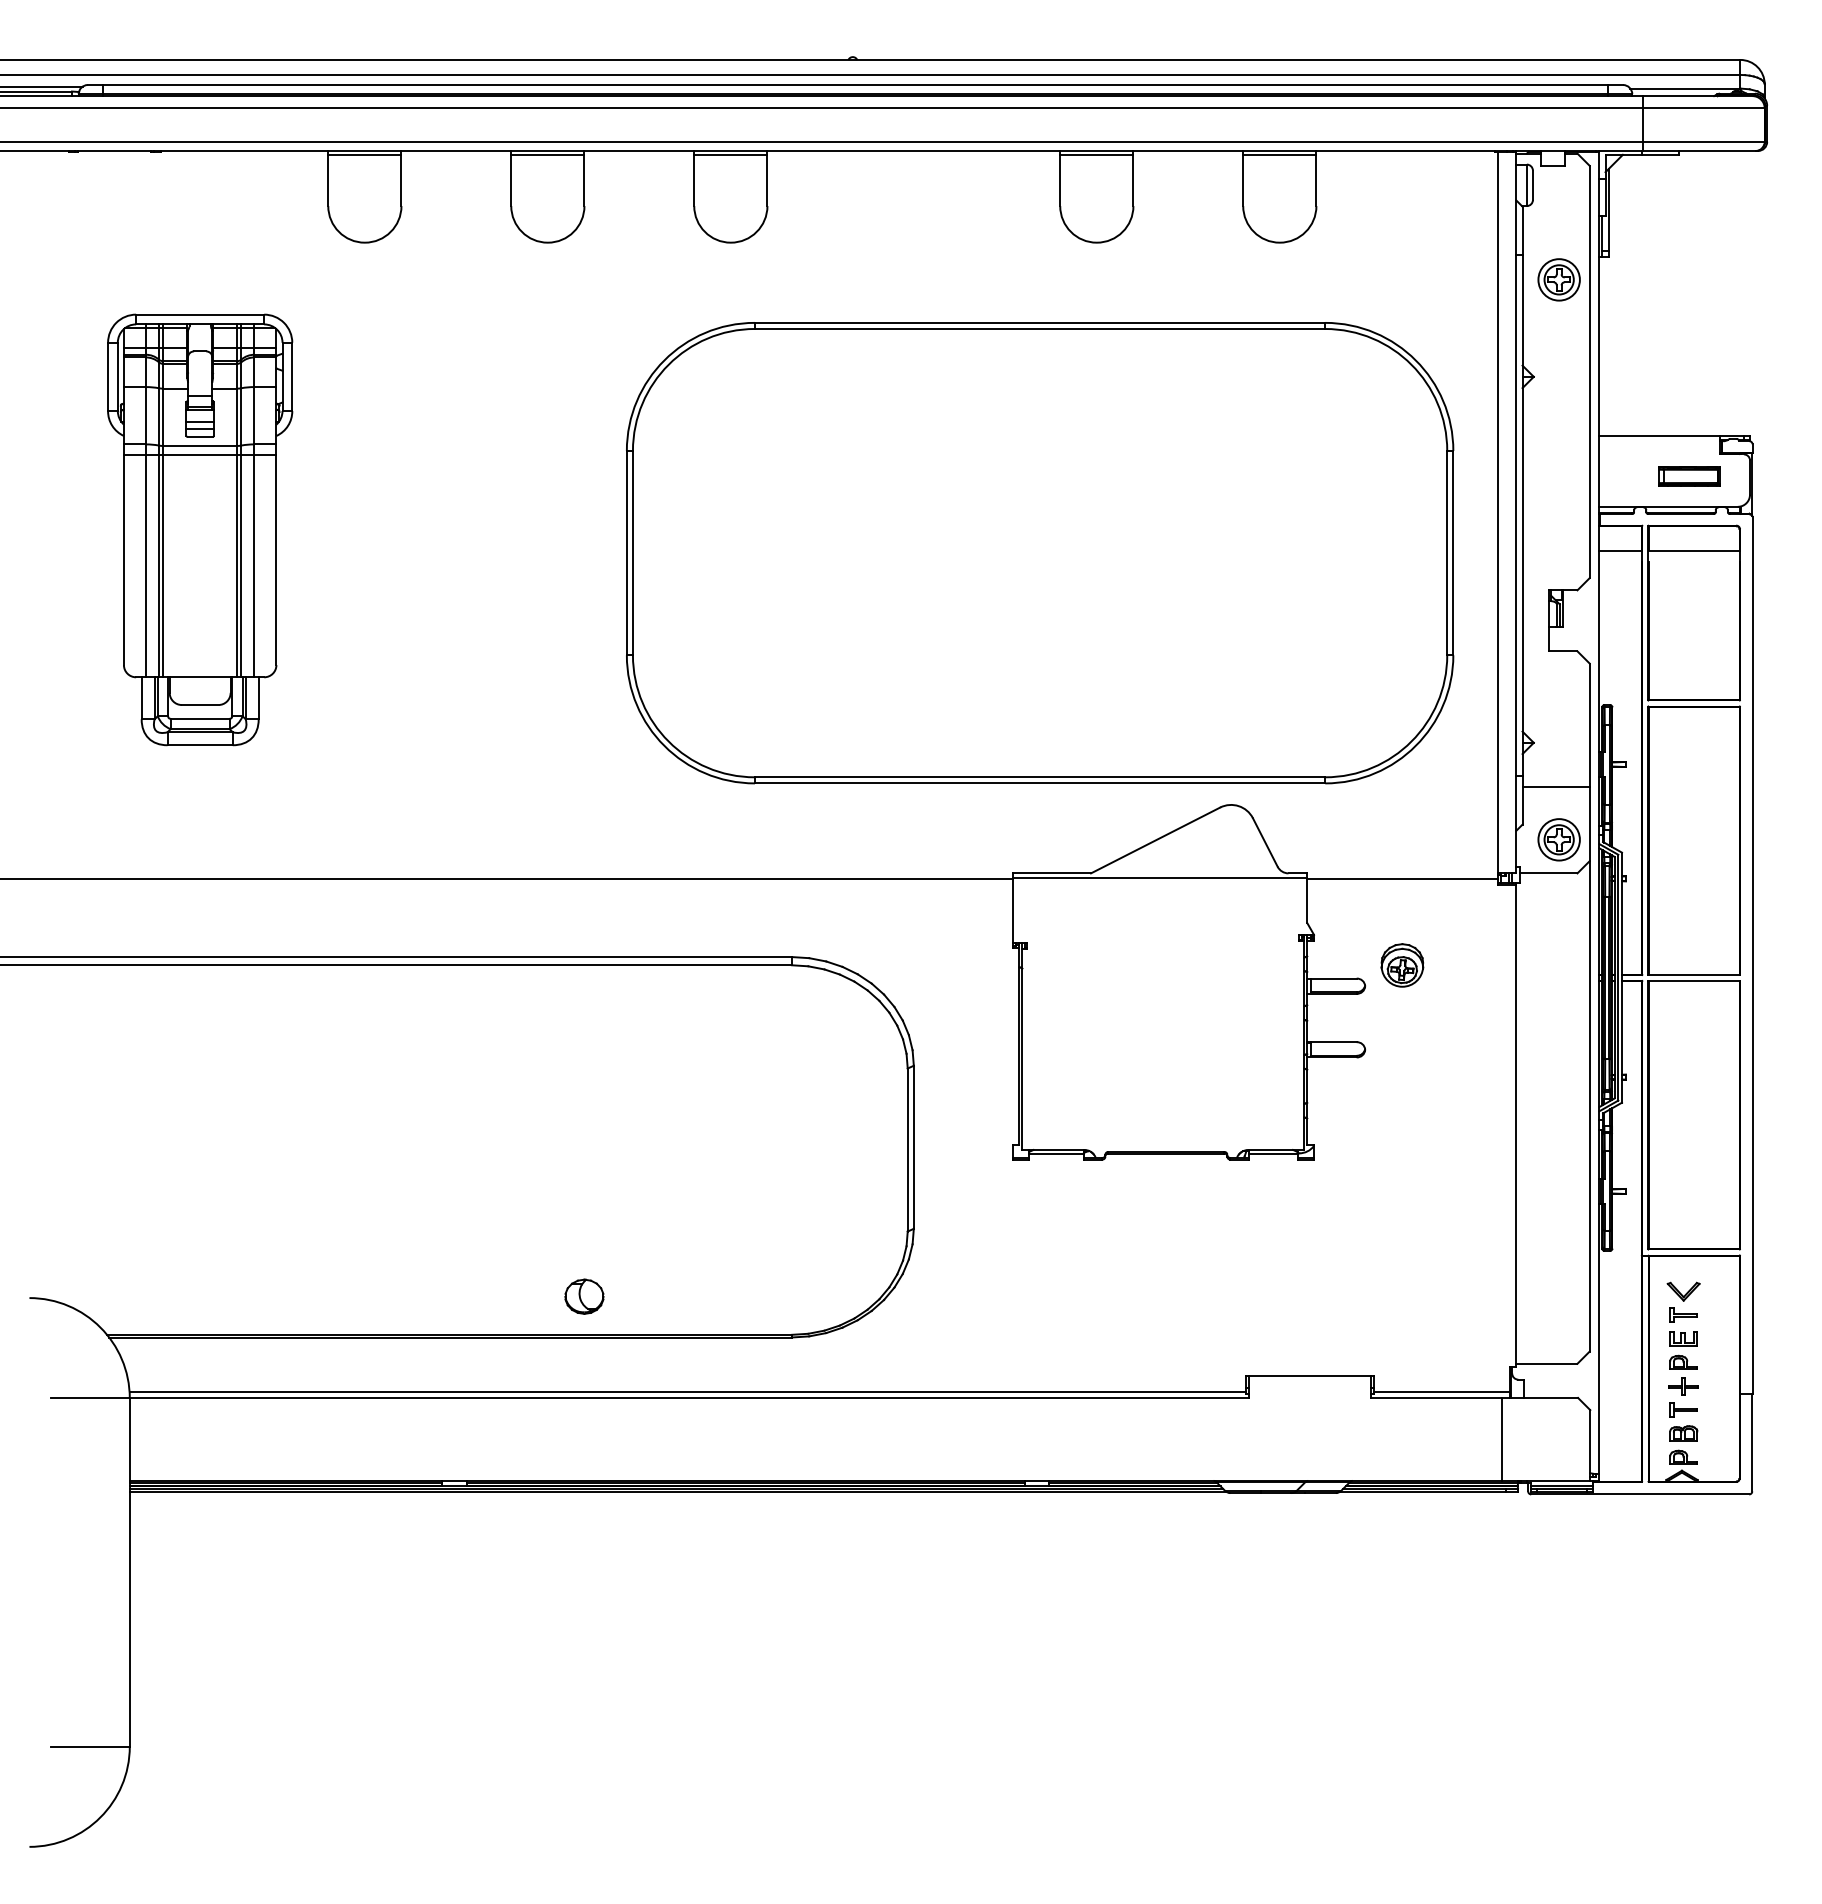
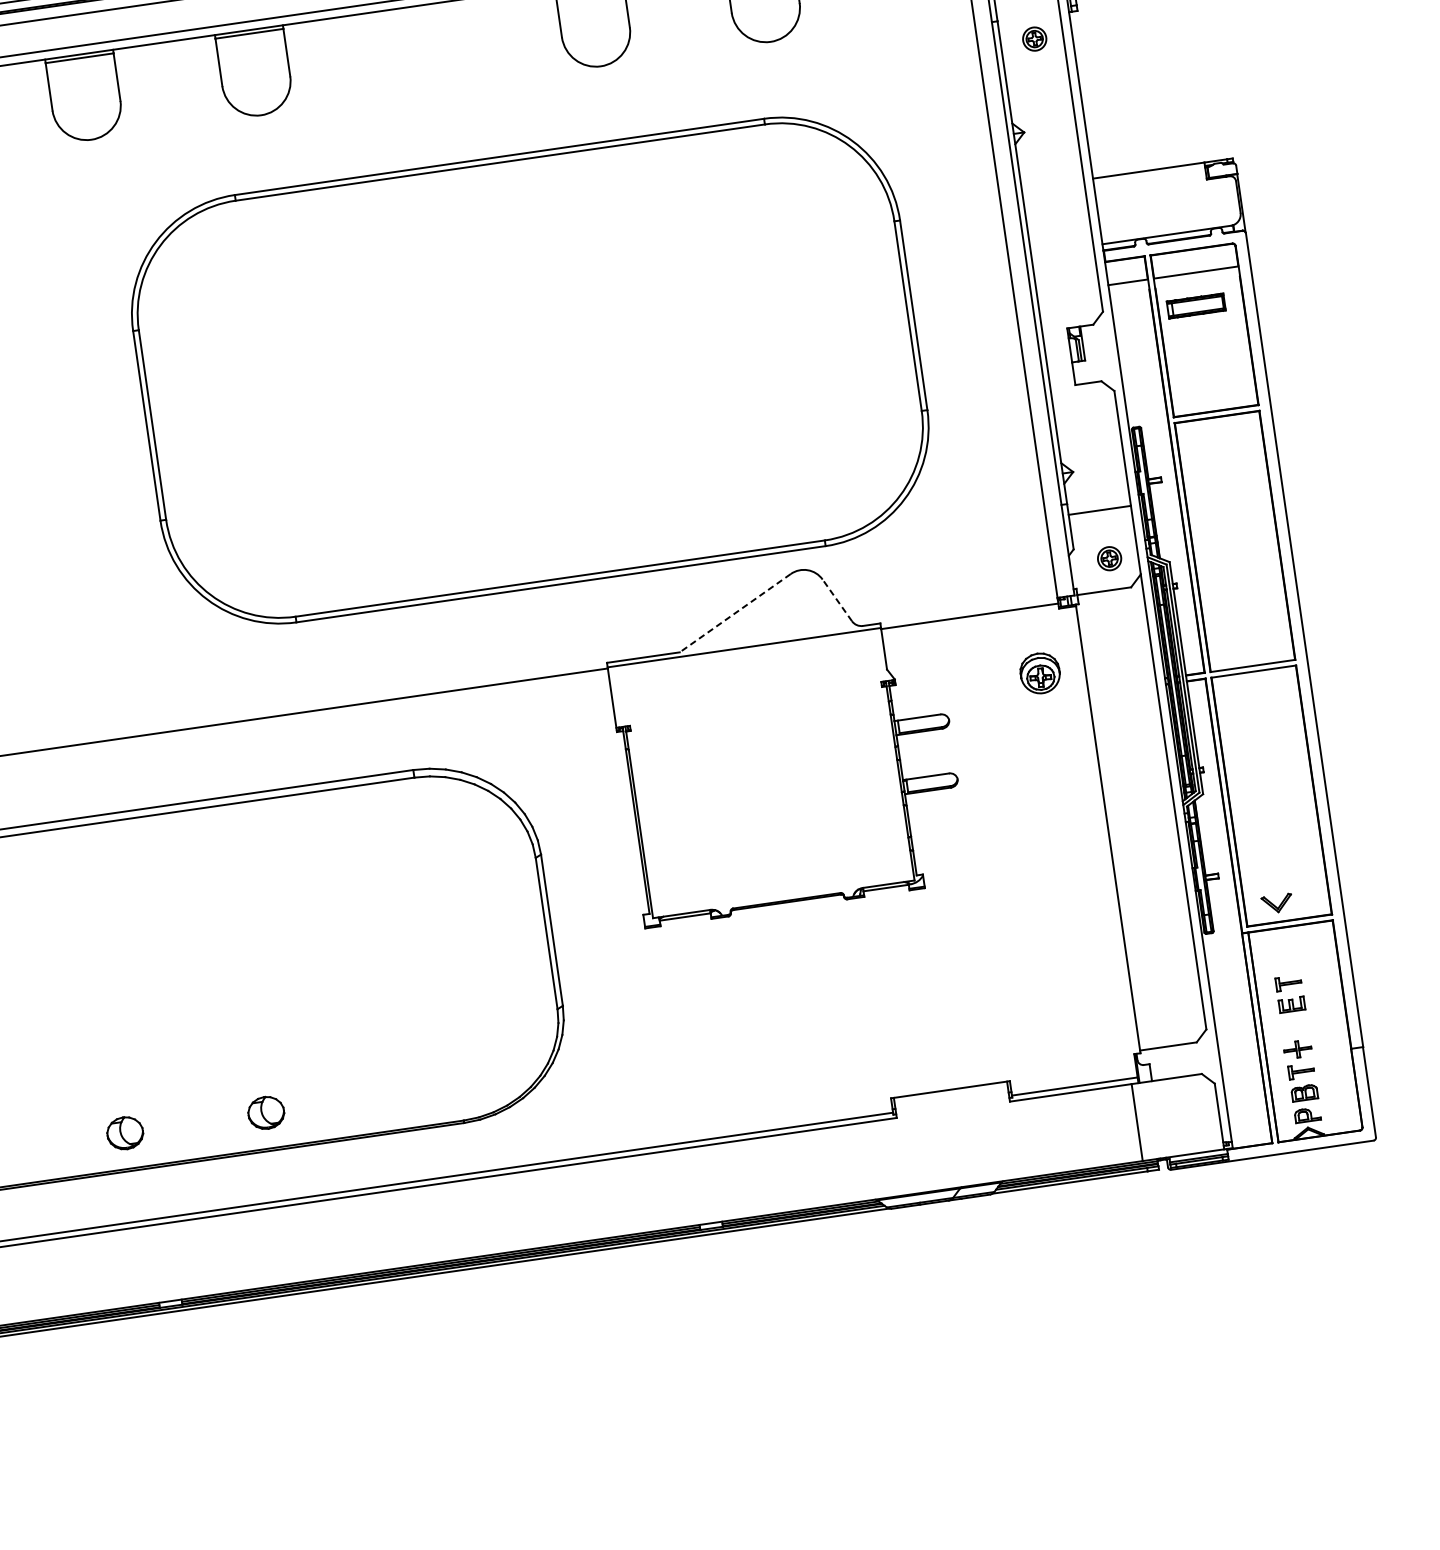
part: (1558, 279) -> (1034, 38), size x0.6
part: (1689, 476) -> (1196, 306), moved
part: (1040, 553) -> (530, 370), moved
part: (1558, 839) -> (1108, 558), size x0.6
line: (1155, 840) -> (735, 613), solid -> dashed
line: (1265, 842) -> (837, 600), solid -> dashed
part: (1402, 965) -> (1040, 673), moved
part: (1683, 1291) -> (1277, 903), moved
part: (432, 1296) -> (125, 1133), added
part: (1683, 1361) -> (1294, 1026), removed

